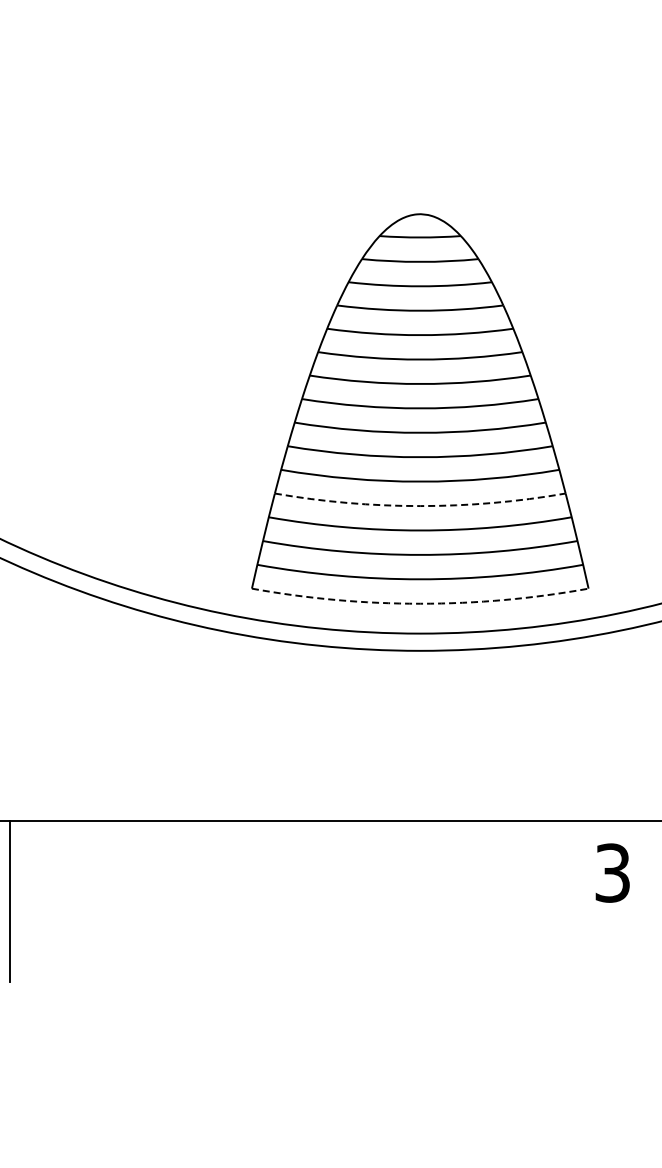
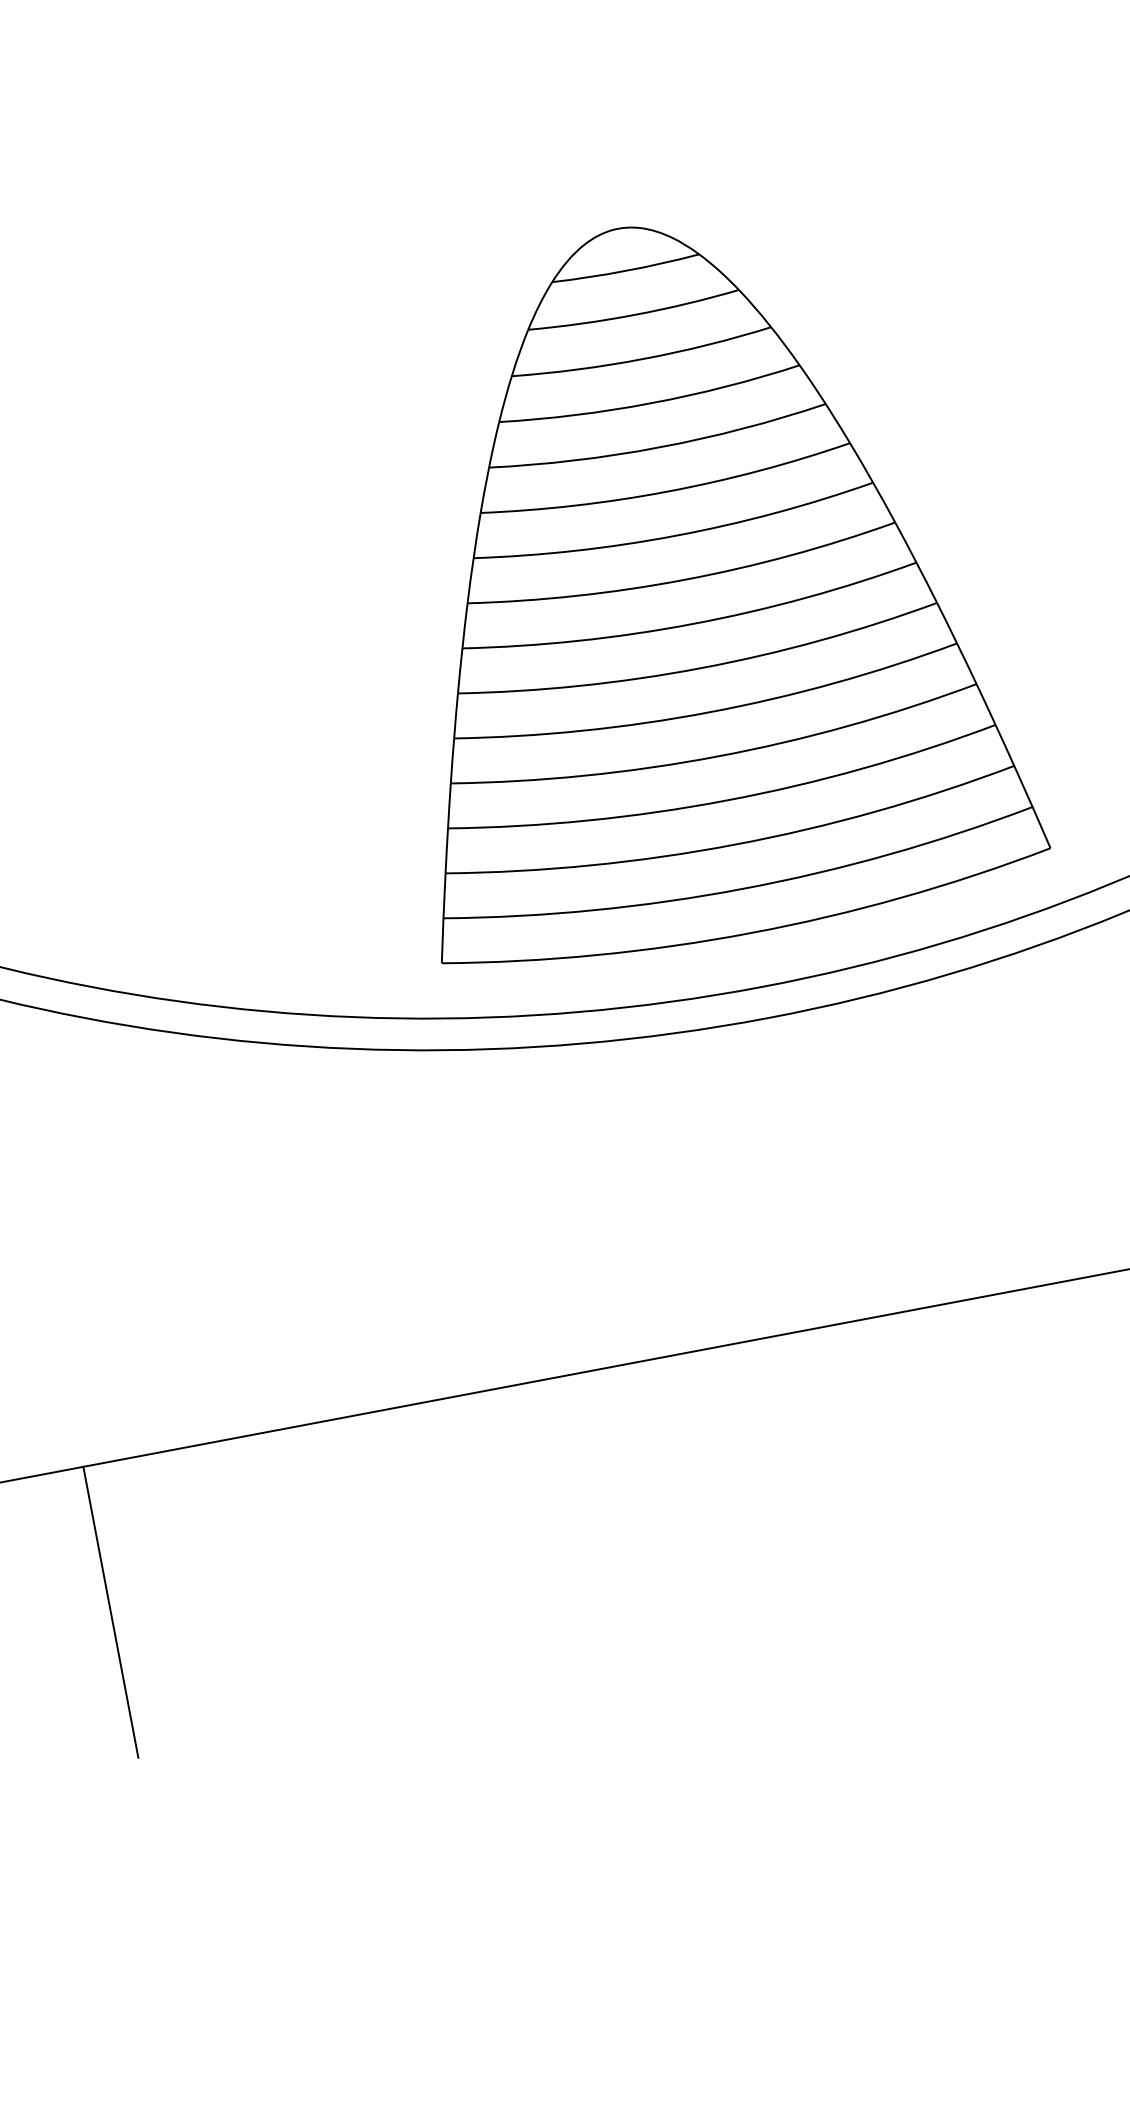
arc: (420, 506) -> (718, 757), dashed -> solid
arc: (420, 603) -> (751, 932), dashed -> solid

